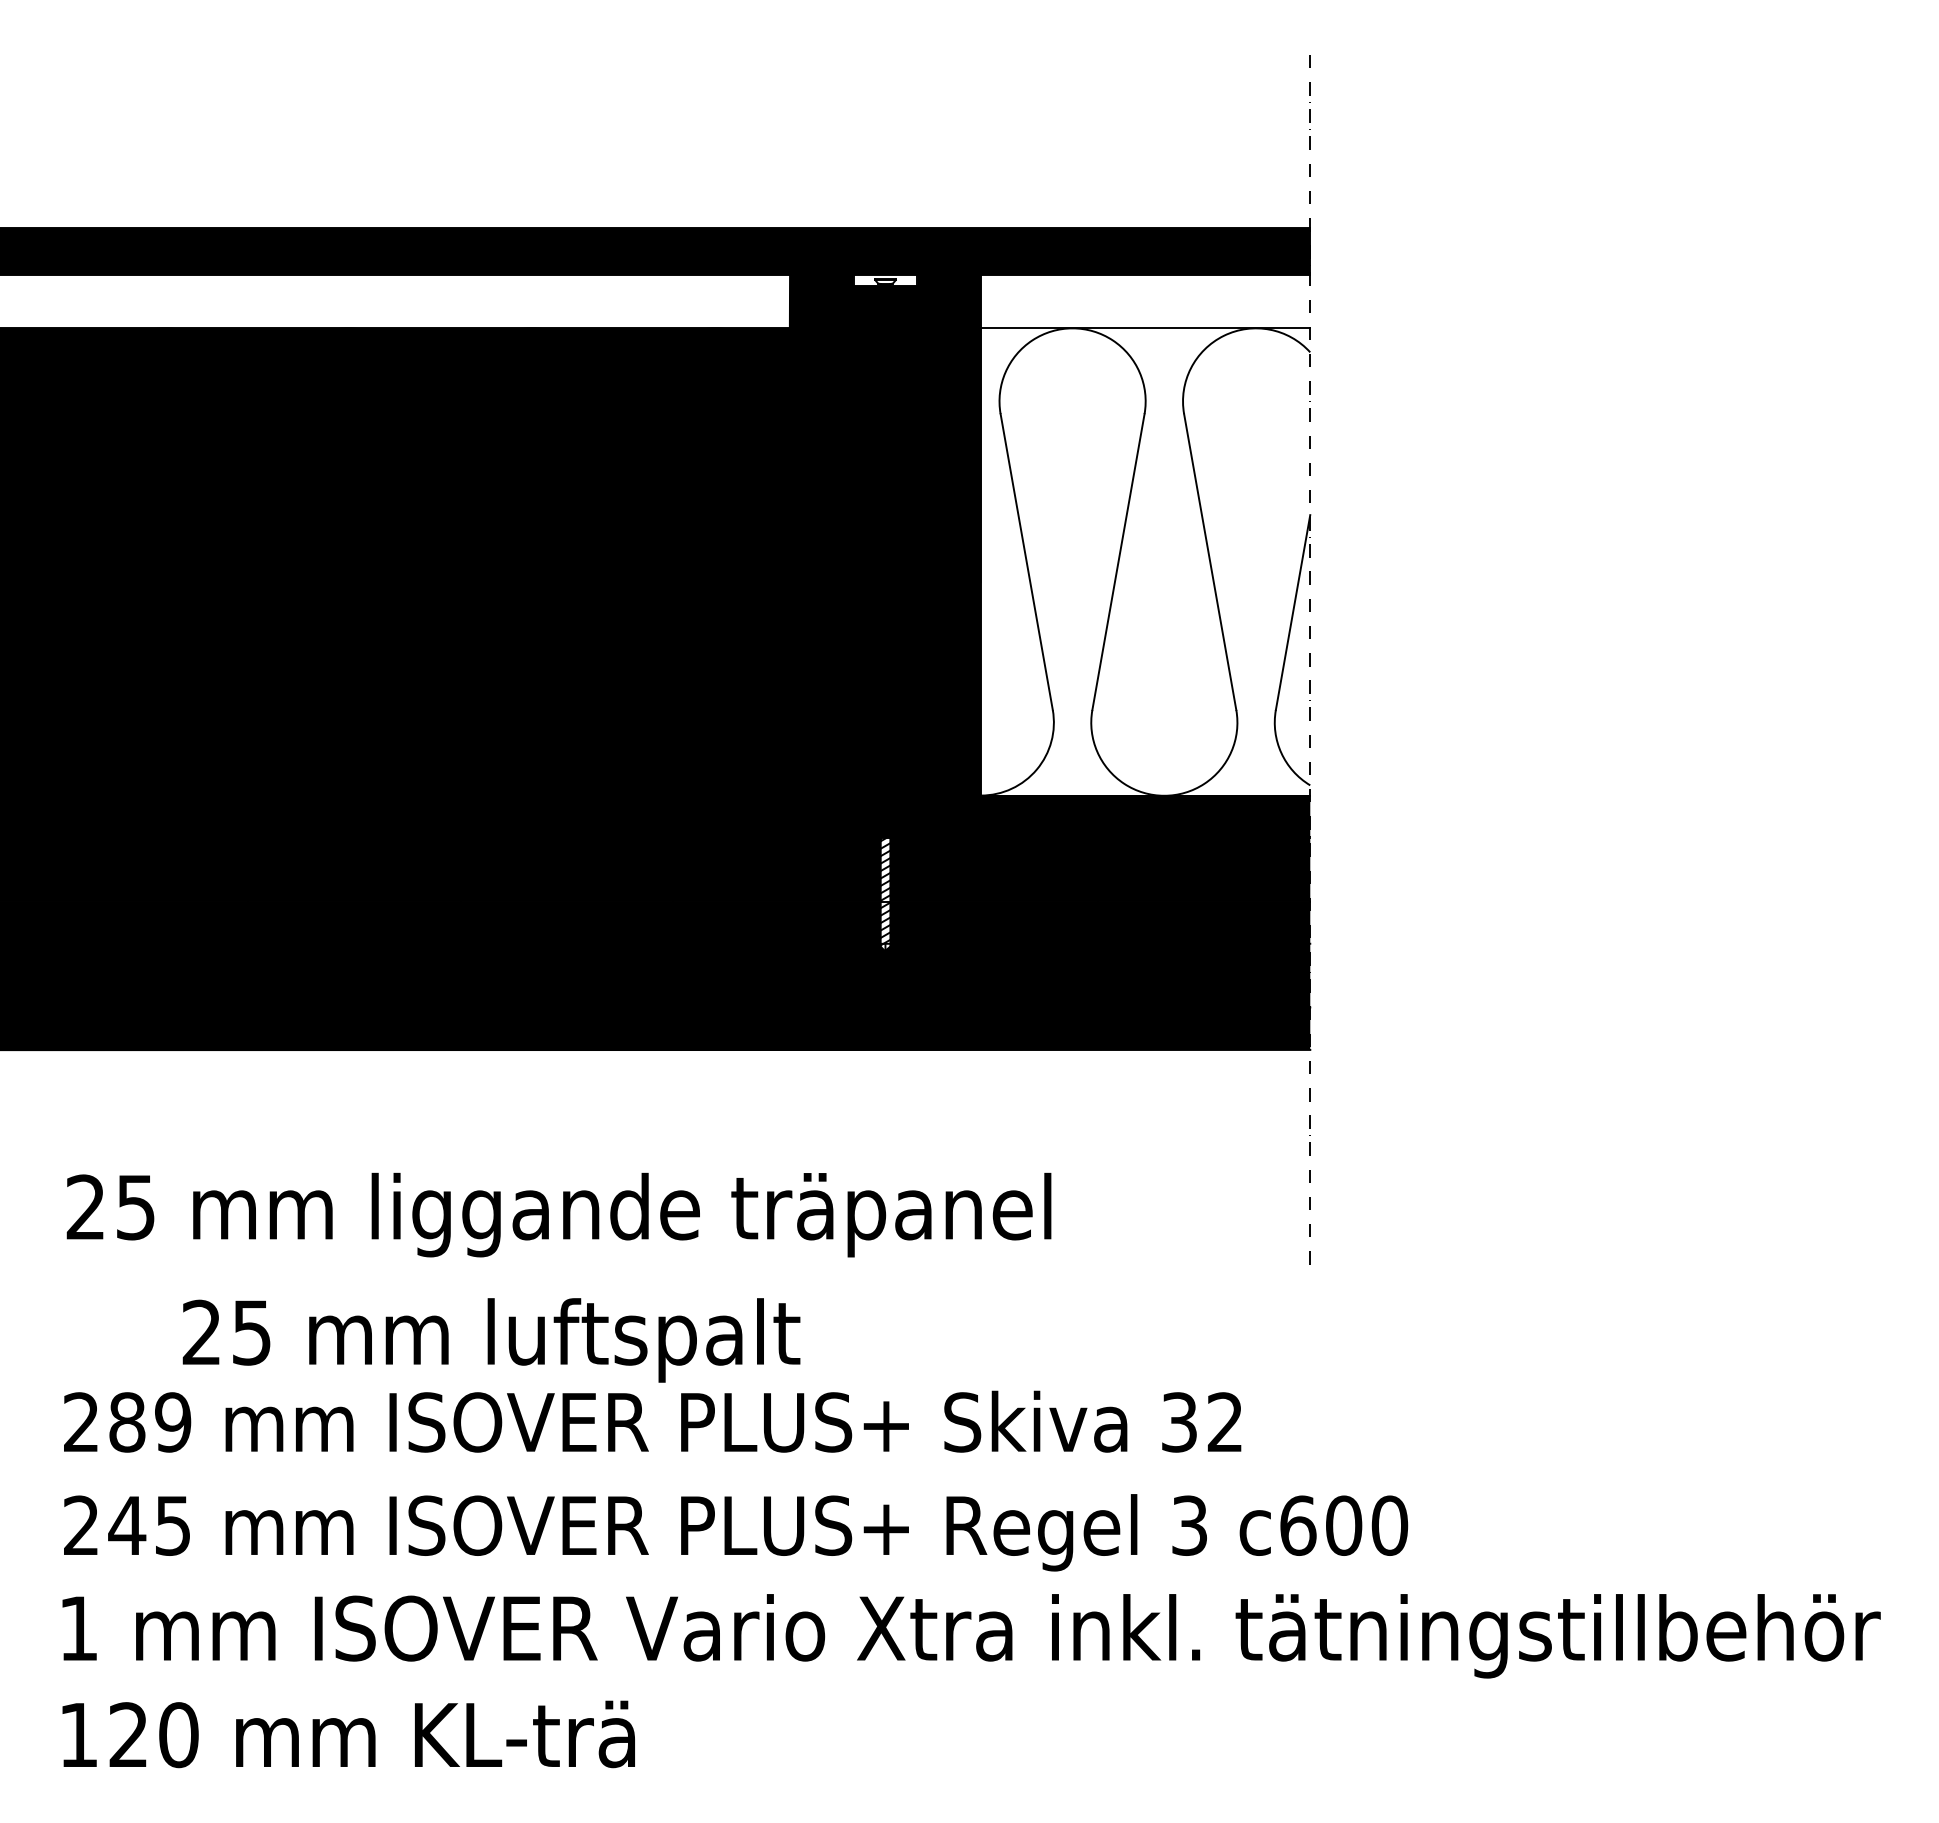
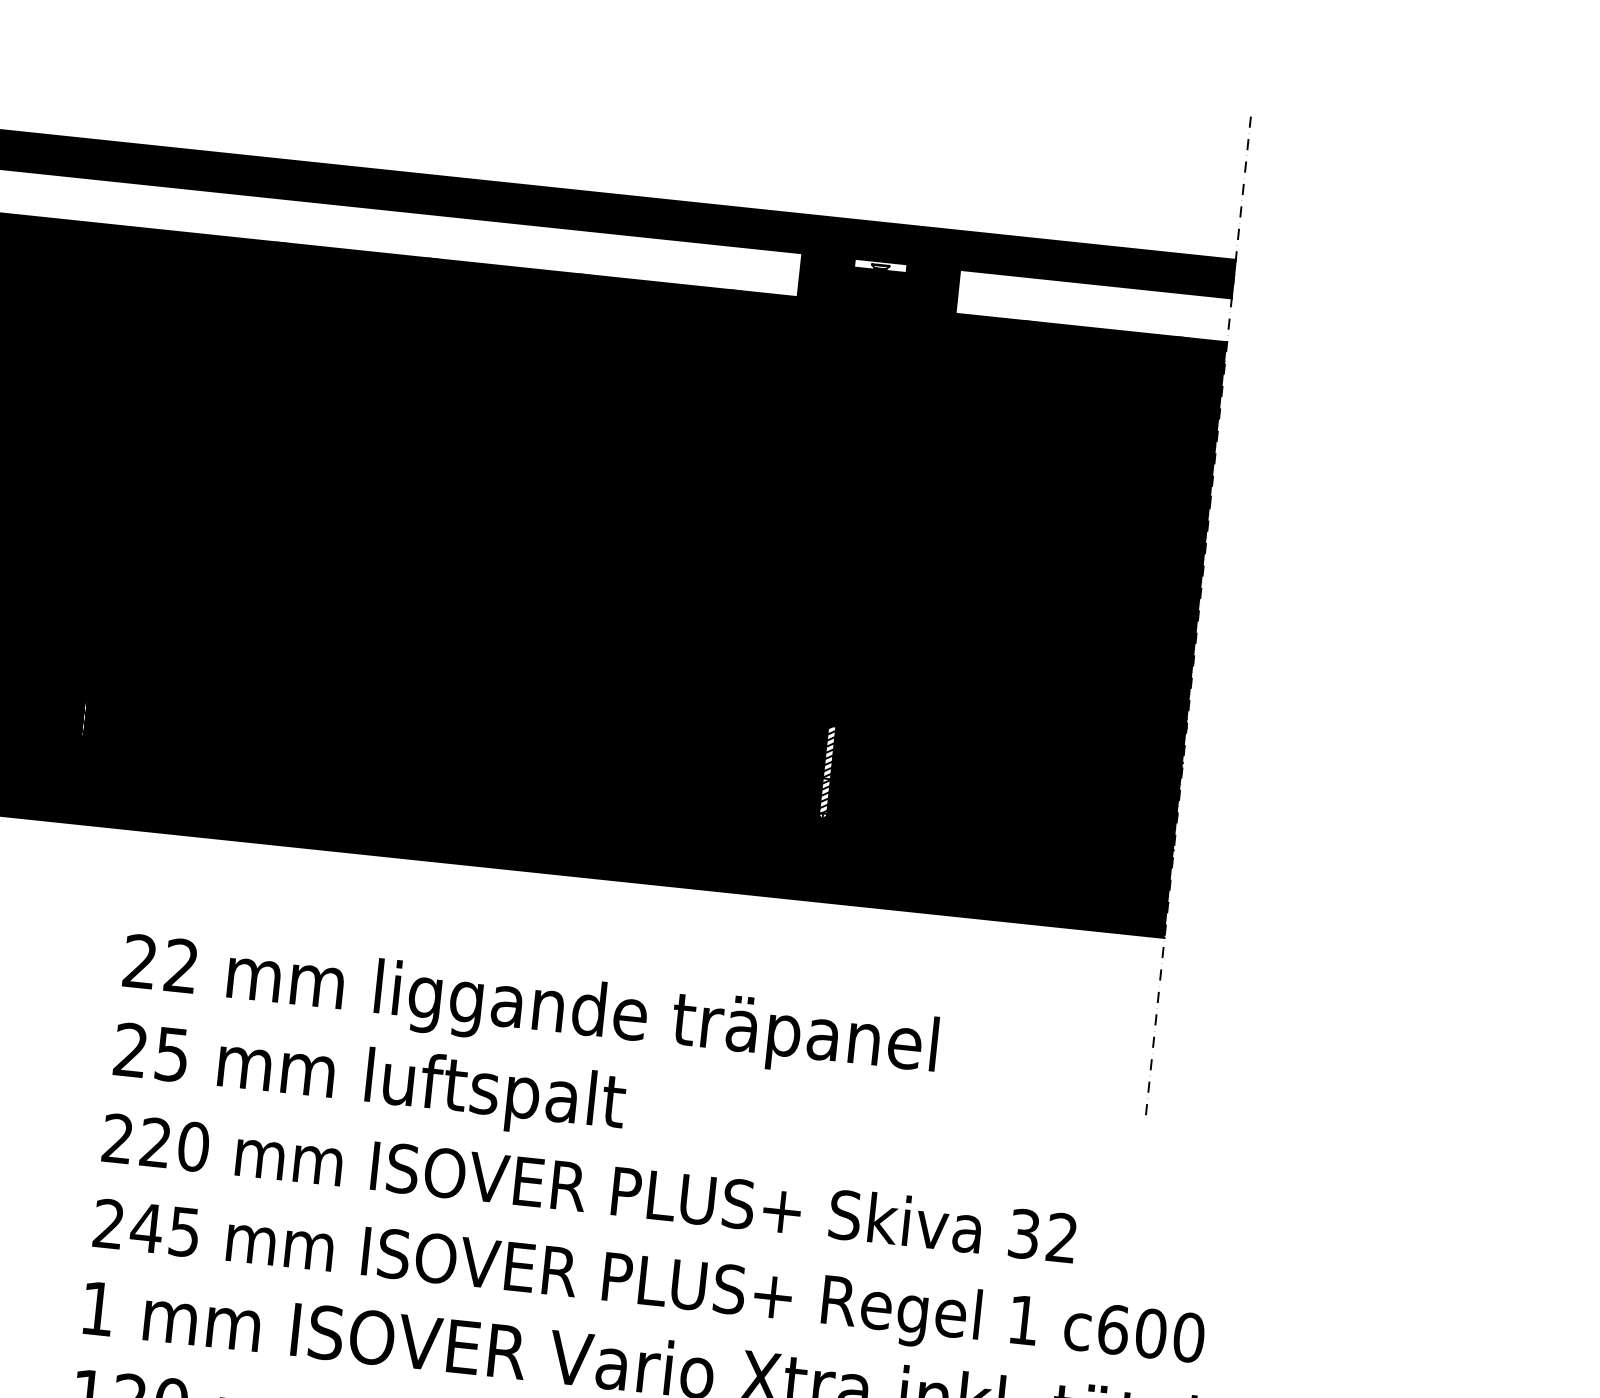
fill: (1145, 561) -> (1070, 520), added
text: (135, 1207) -> (181, 966), 25 -> 22
text: (491, 1340) -> (369, 1081), moved
text: (150, 1422) -> (174, 1144), 289 -> 220
text: (1189, 1525) -> (1023, 1320), 3 -> 1

